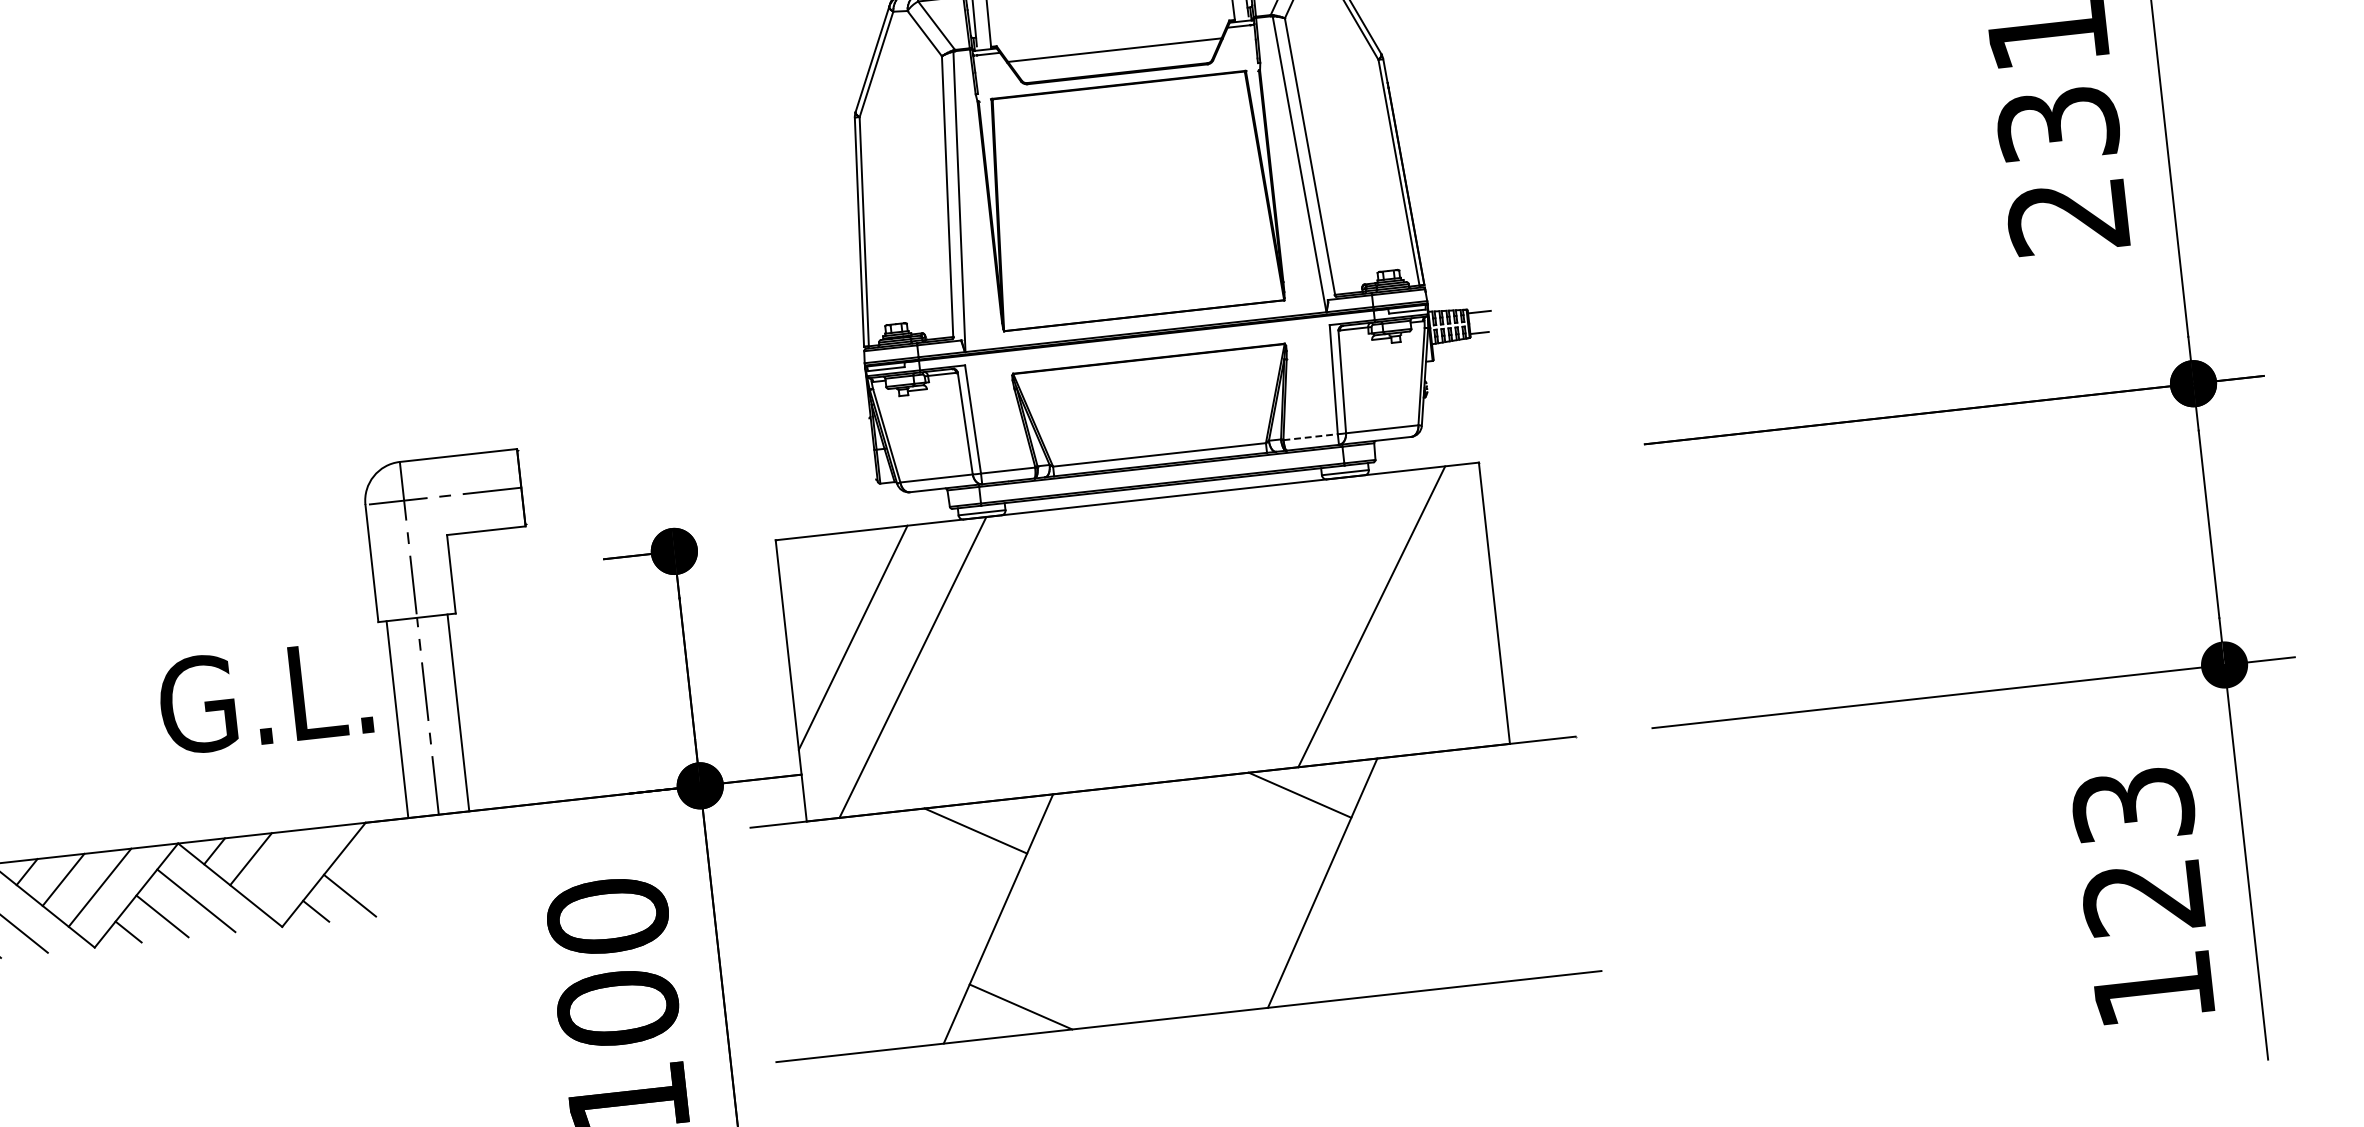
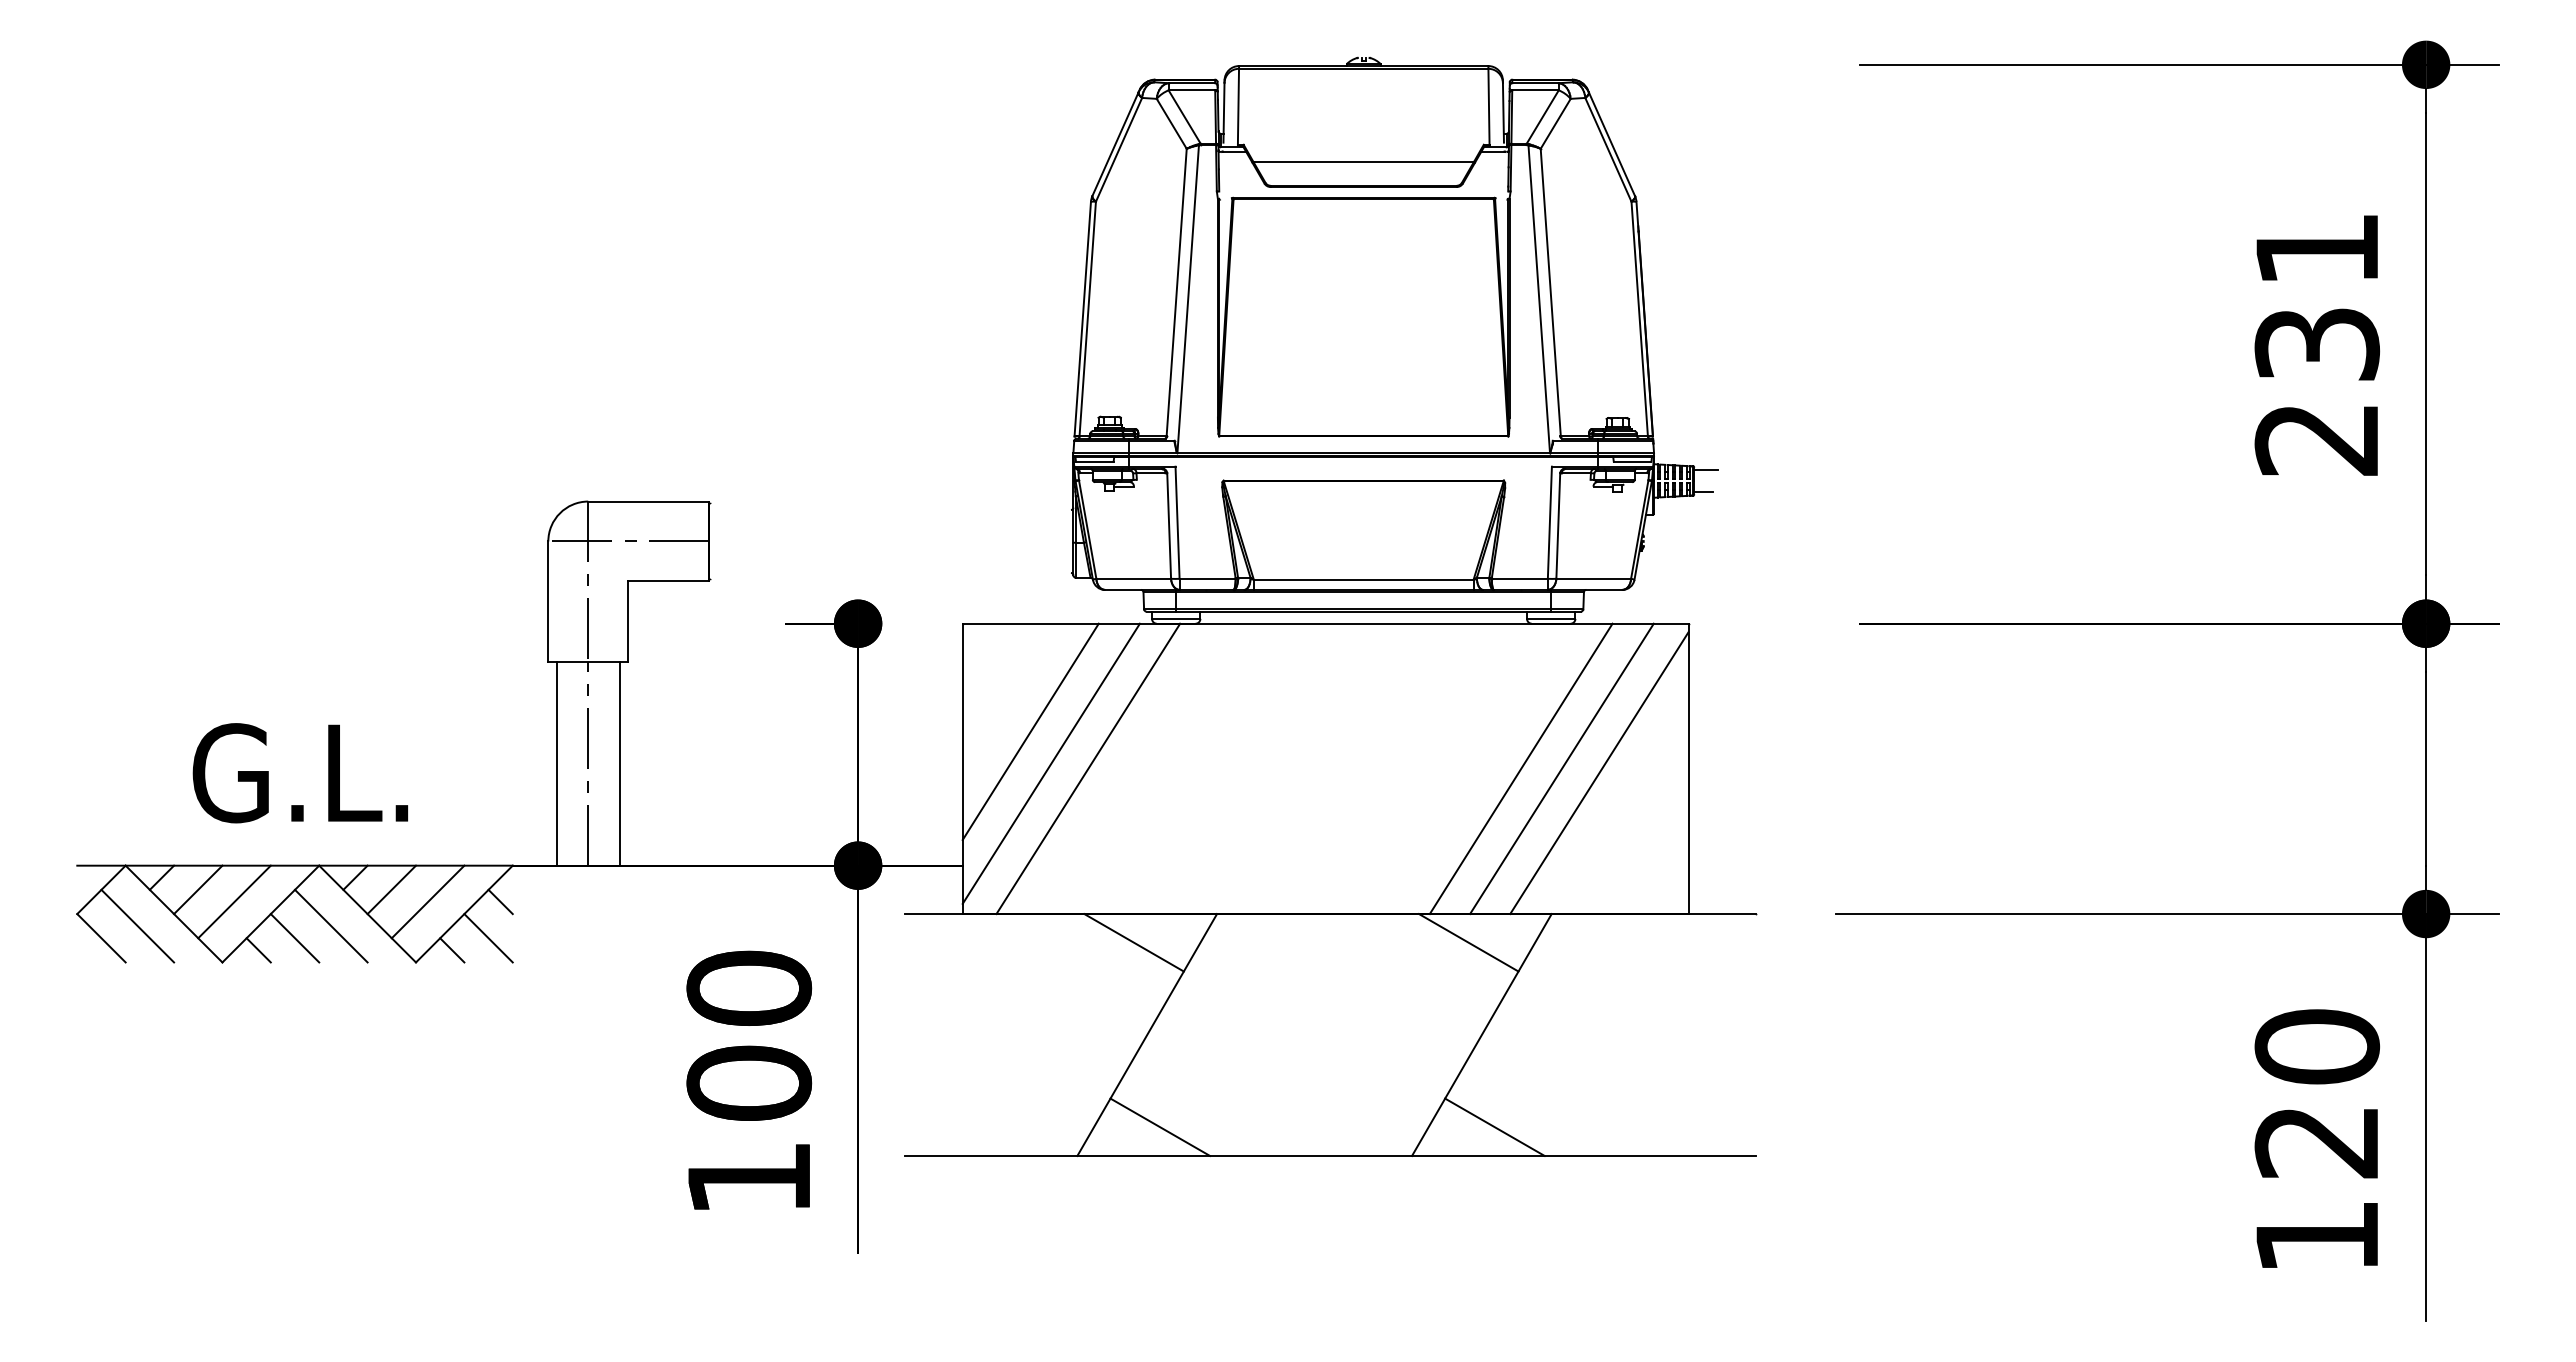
line: (1311, 436) -> (1520, 578), dashed -> solid
line: (1408, 617) -> (1599, 773), added
line: (1331, 620) -> (1520, 768), added
line: (875, 666) -> (1050, 763), added
text: (264, 697) -> (299, 773), moved
text: (2133, 804) -> (2317, 1046), 123 -> 120
line: (357, 858) -> (500, 901), added
line: (286, 866) -> (427, 901), added
line: (1344, 970) -> (1494, 1126), added

